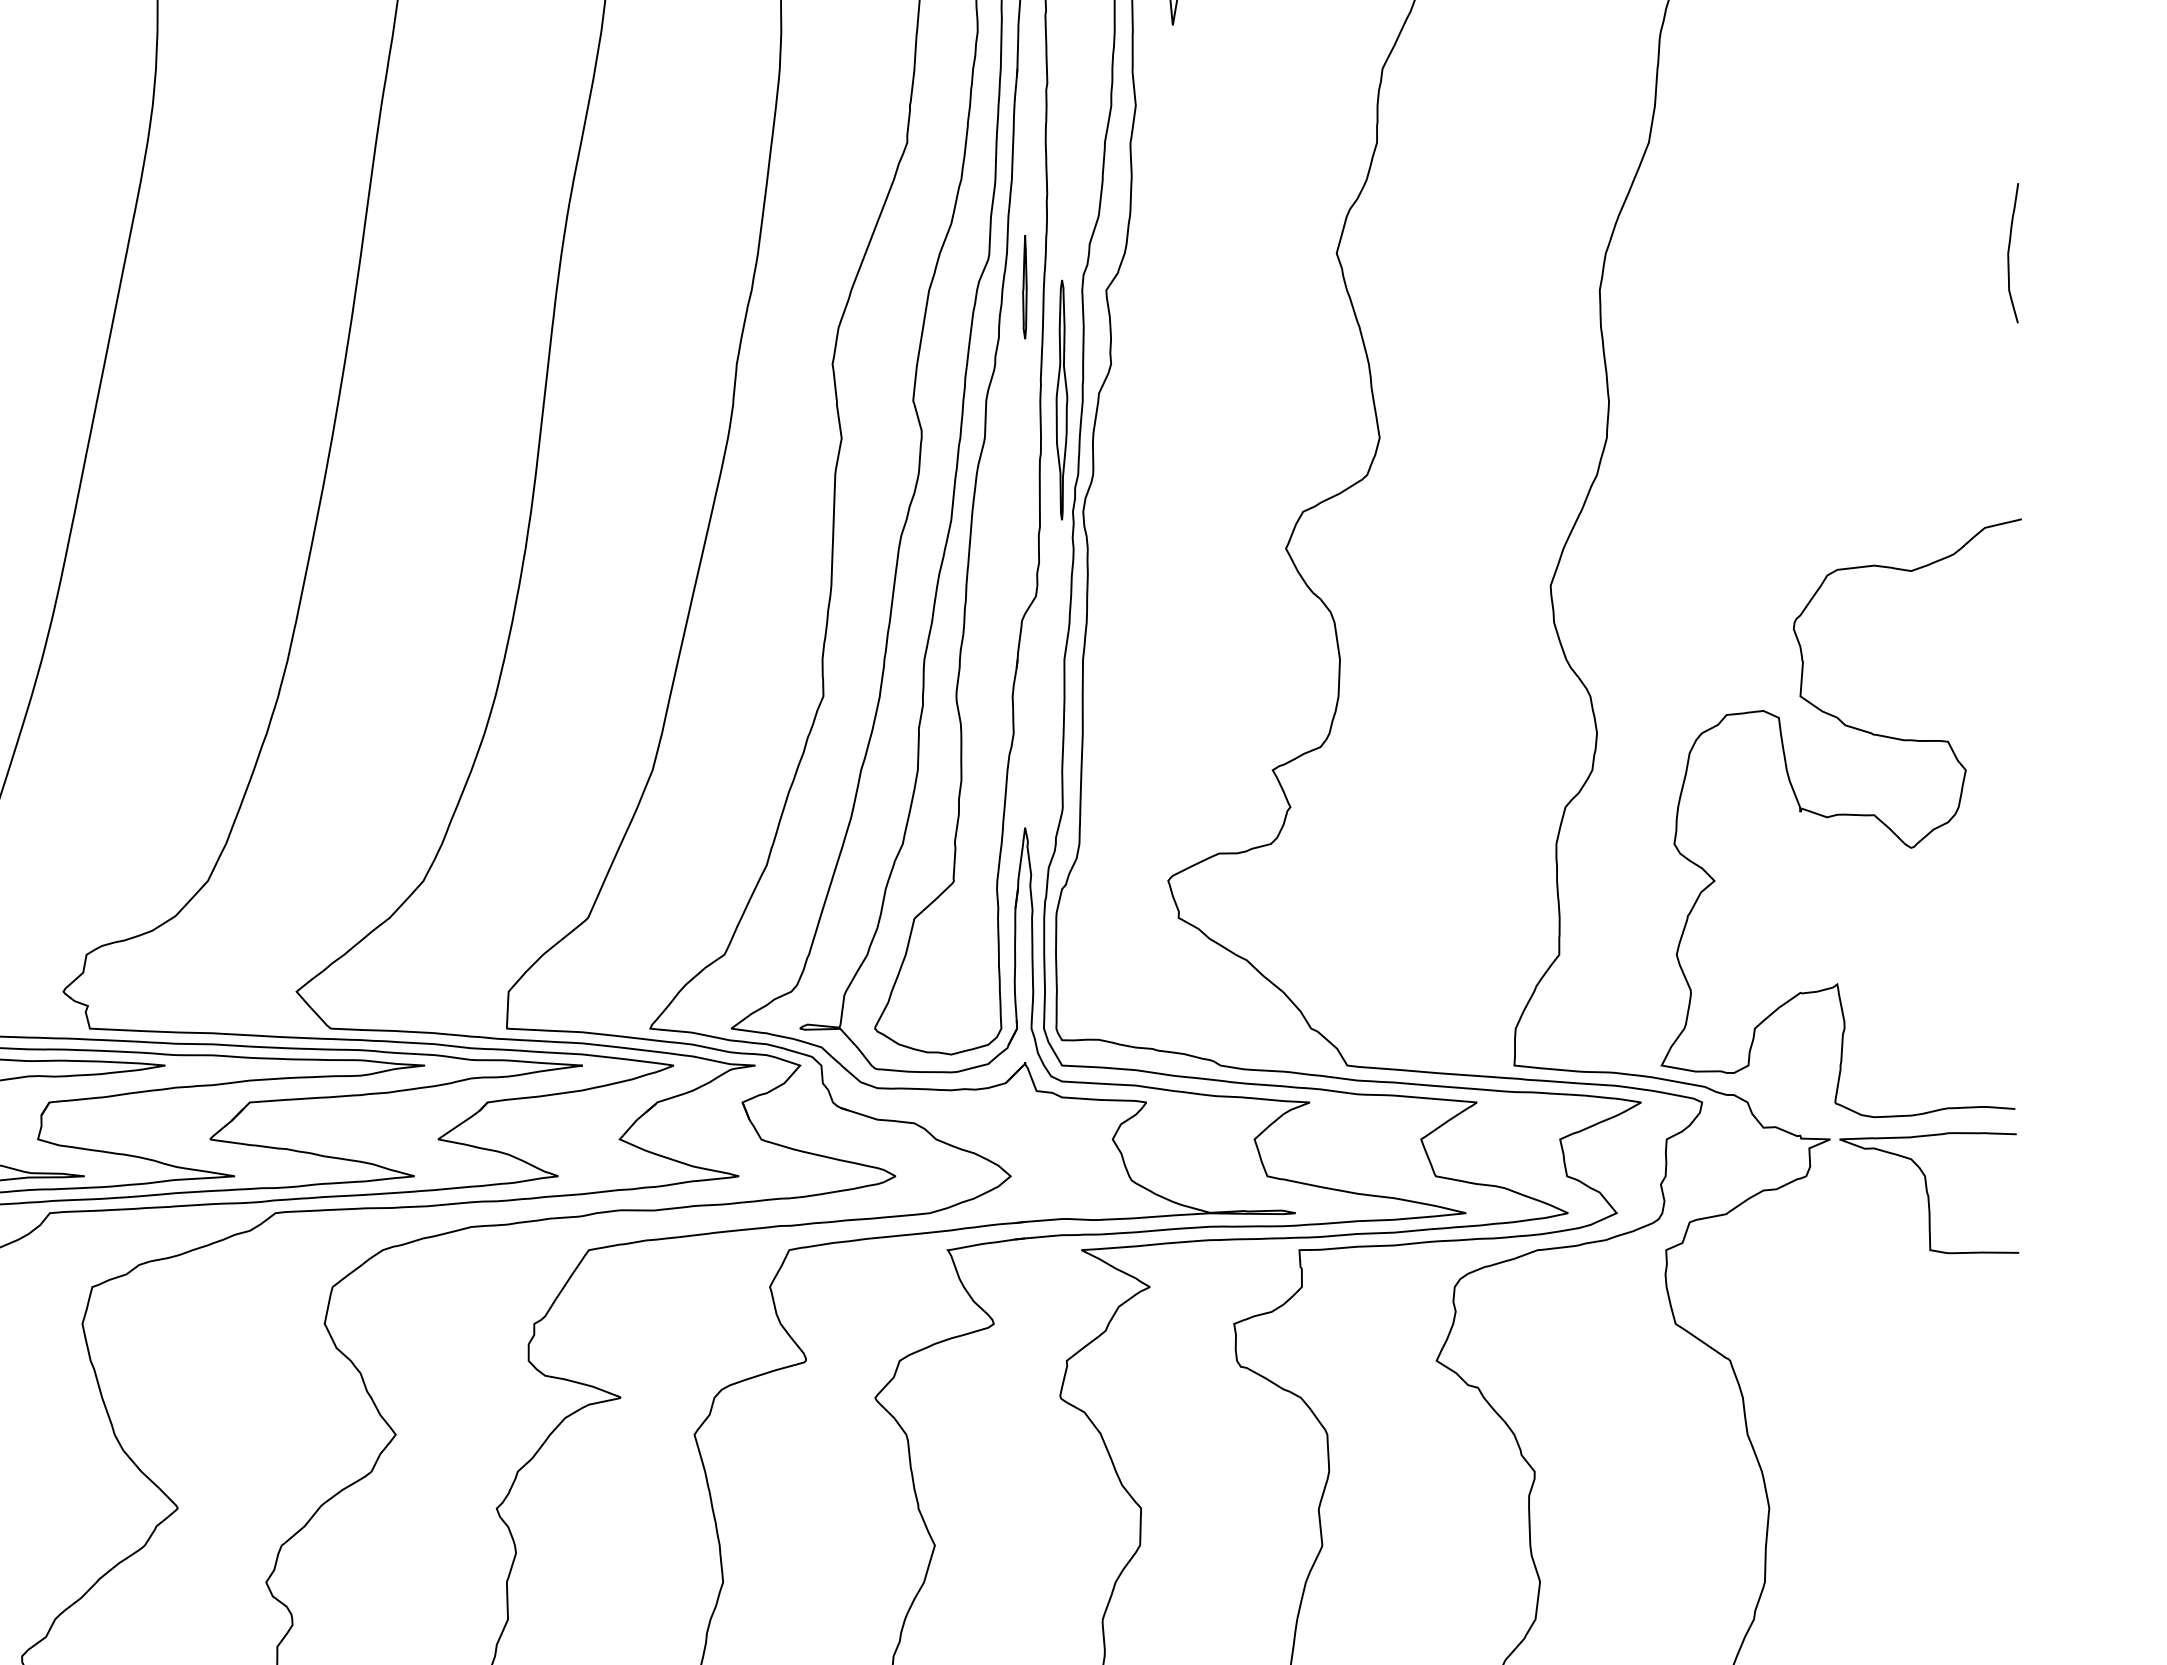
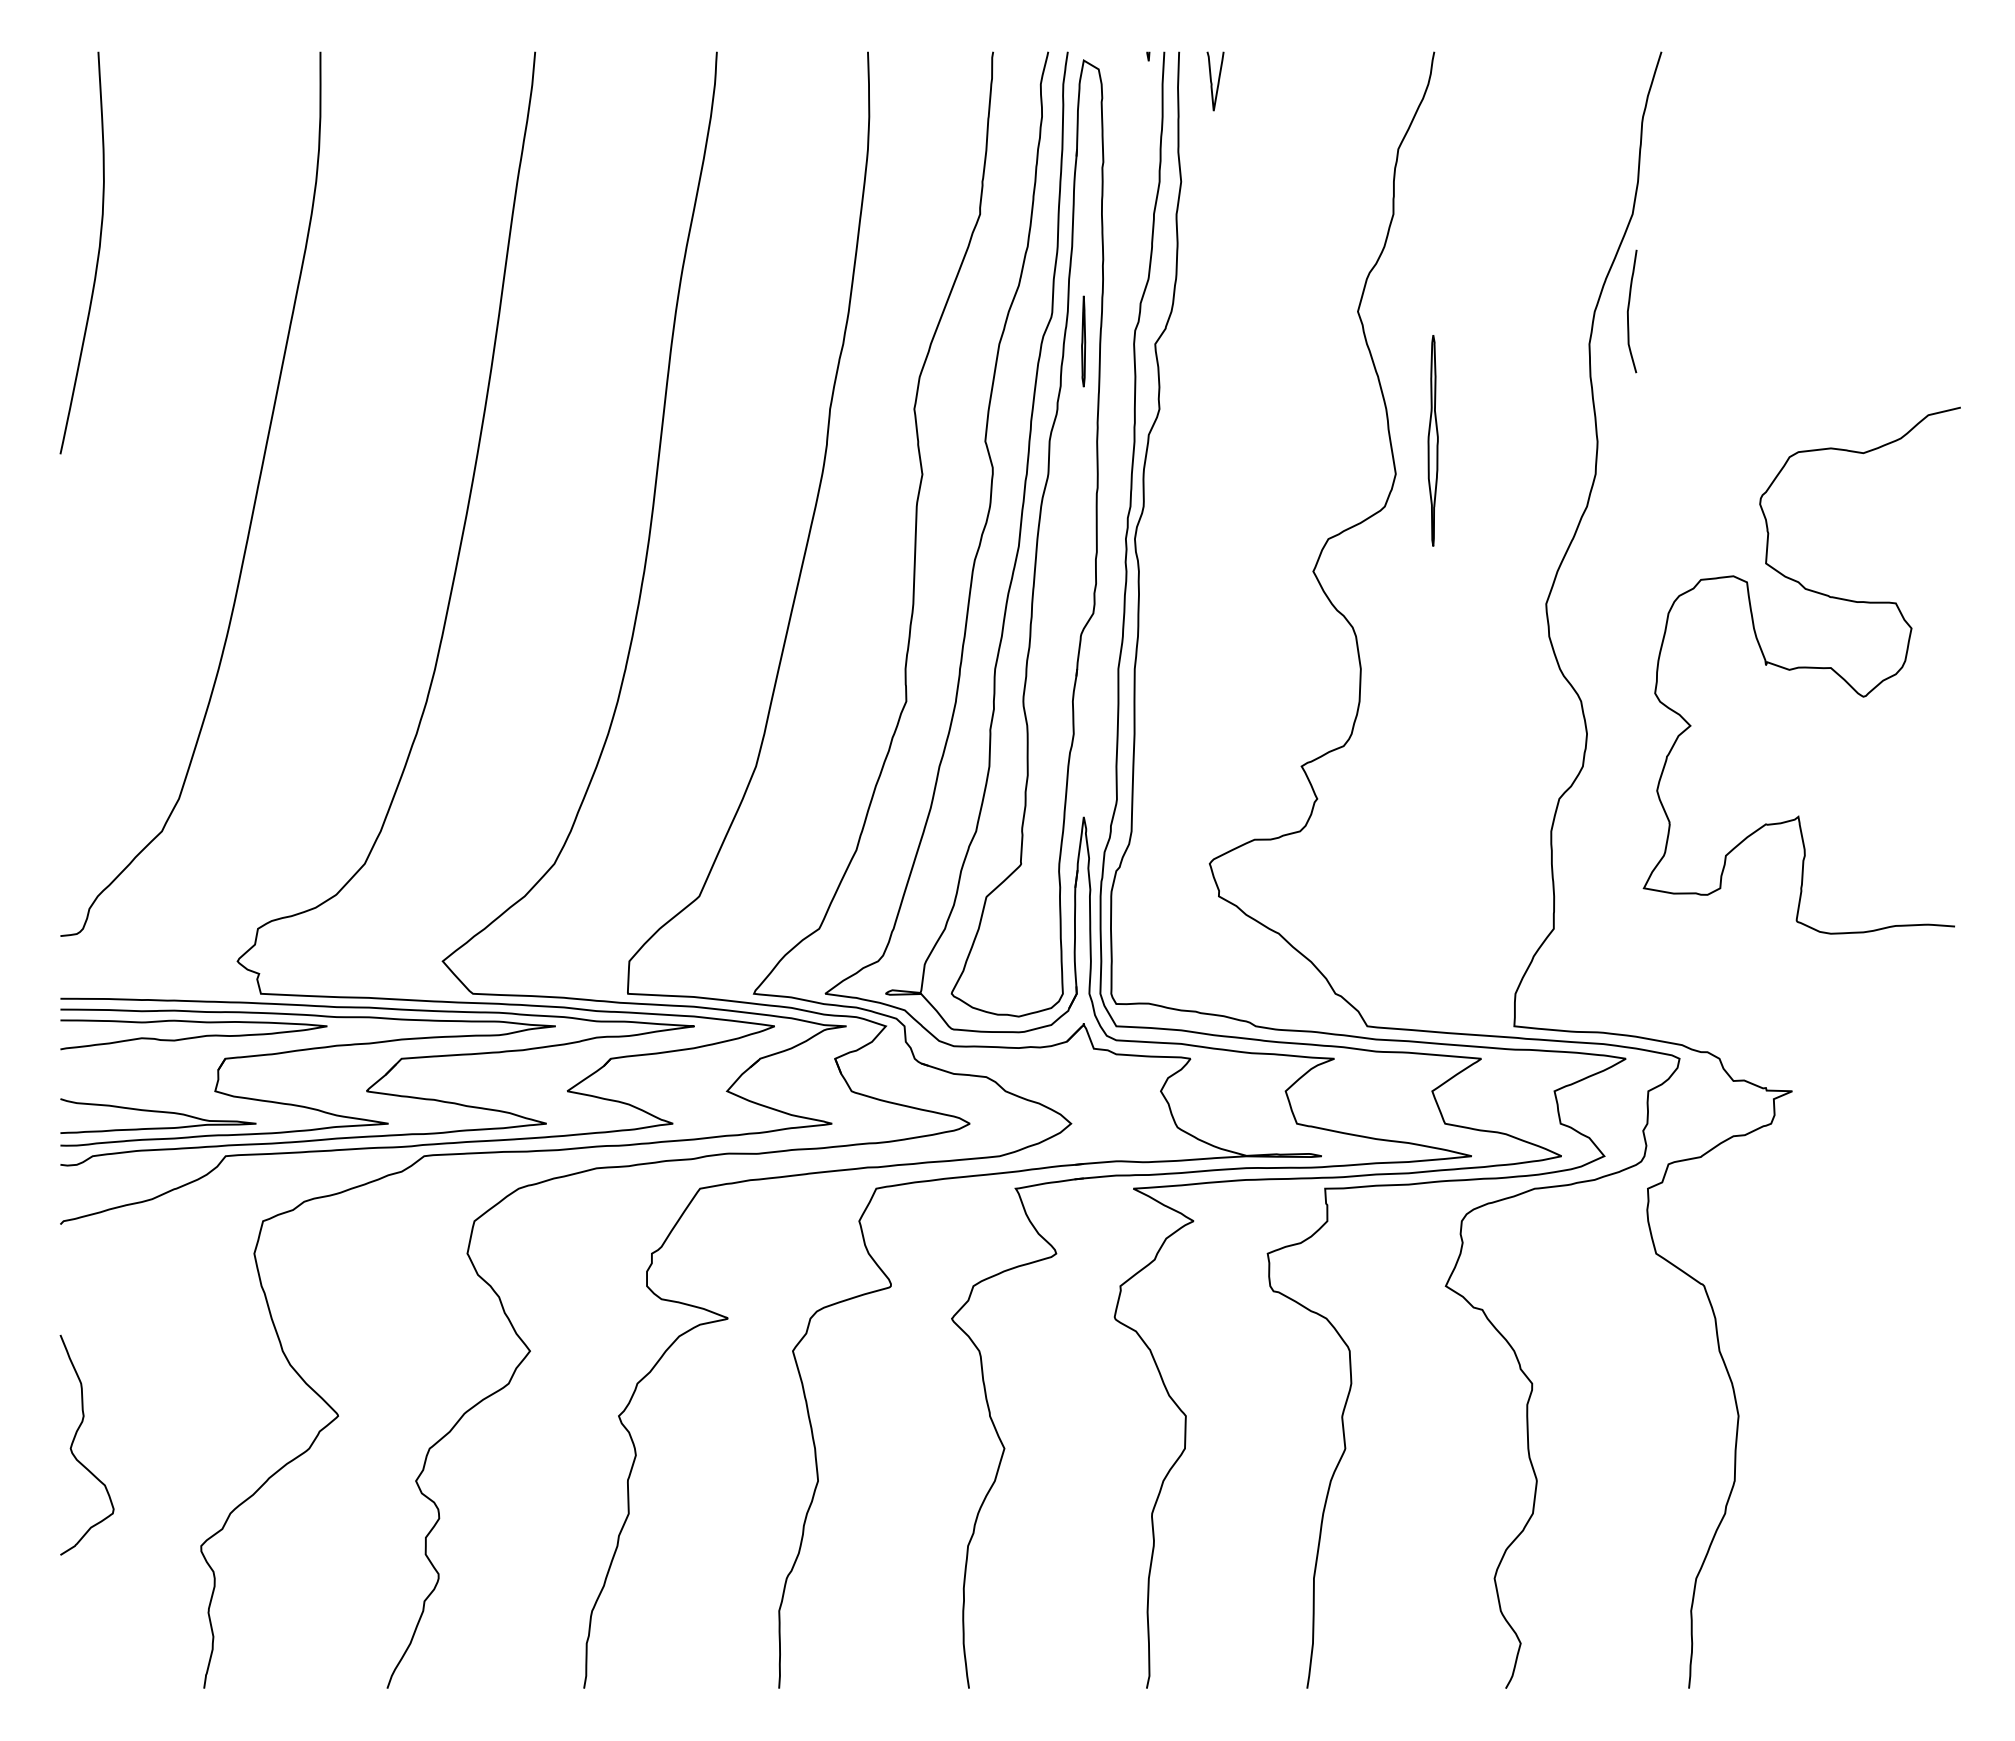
curve: (2008, 253) -> (1628, 311), moved
part: (1061, 399) -> (1432, 440), moved
curve: (1840, 815) -> (1801, 668), moved
curve: (1928, 1193) -> (1878, 1138), removed

